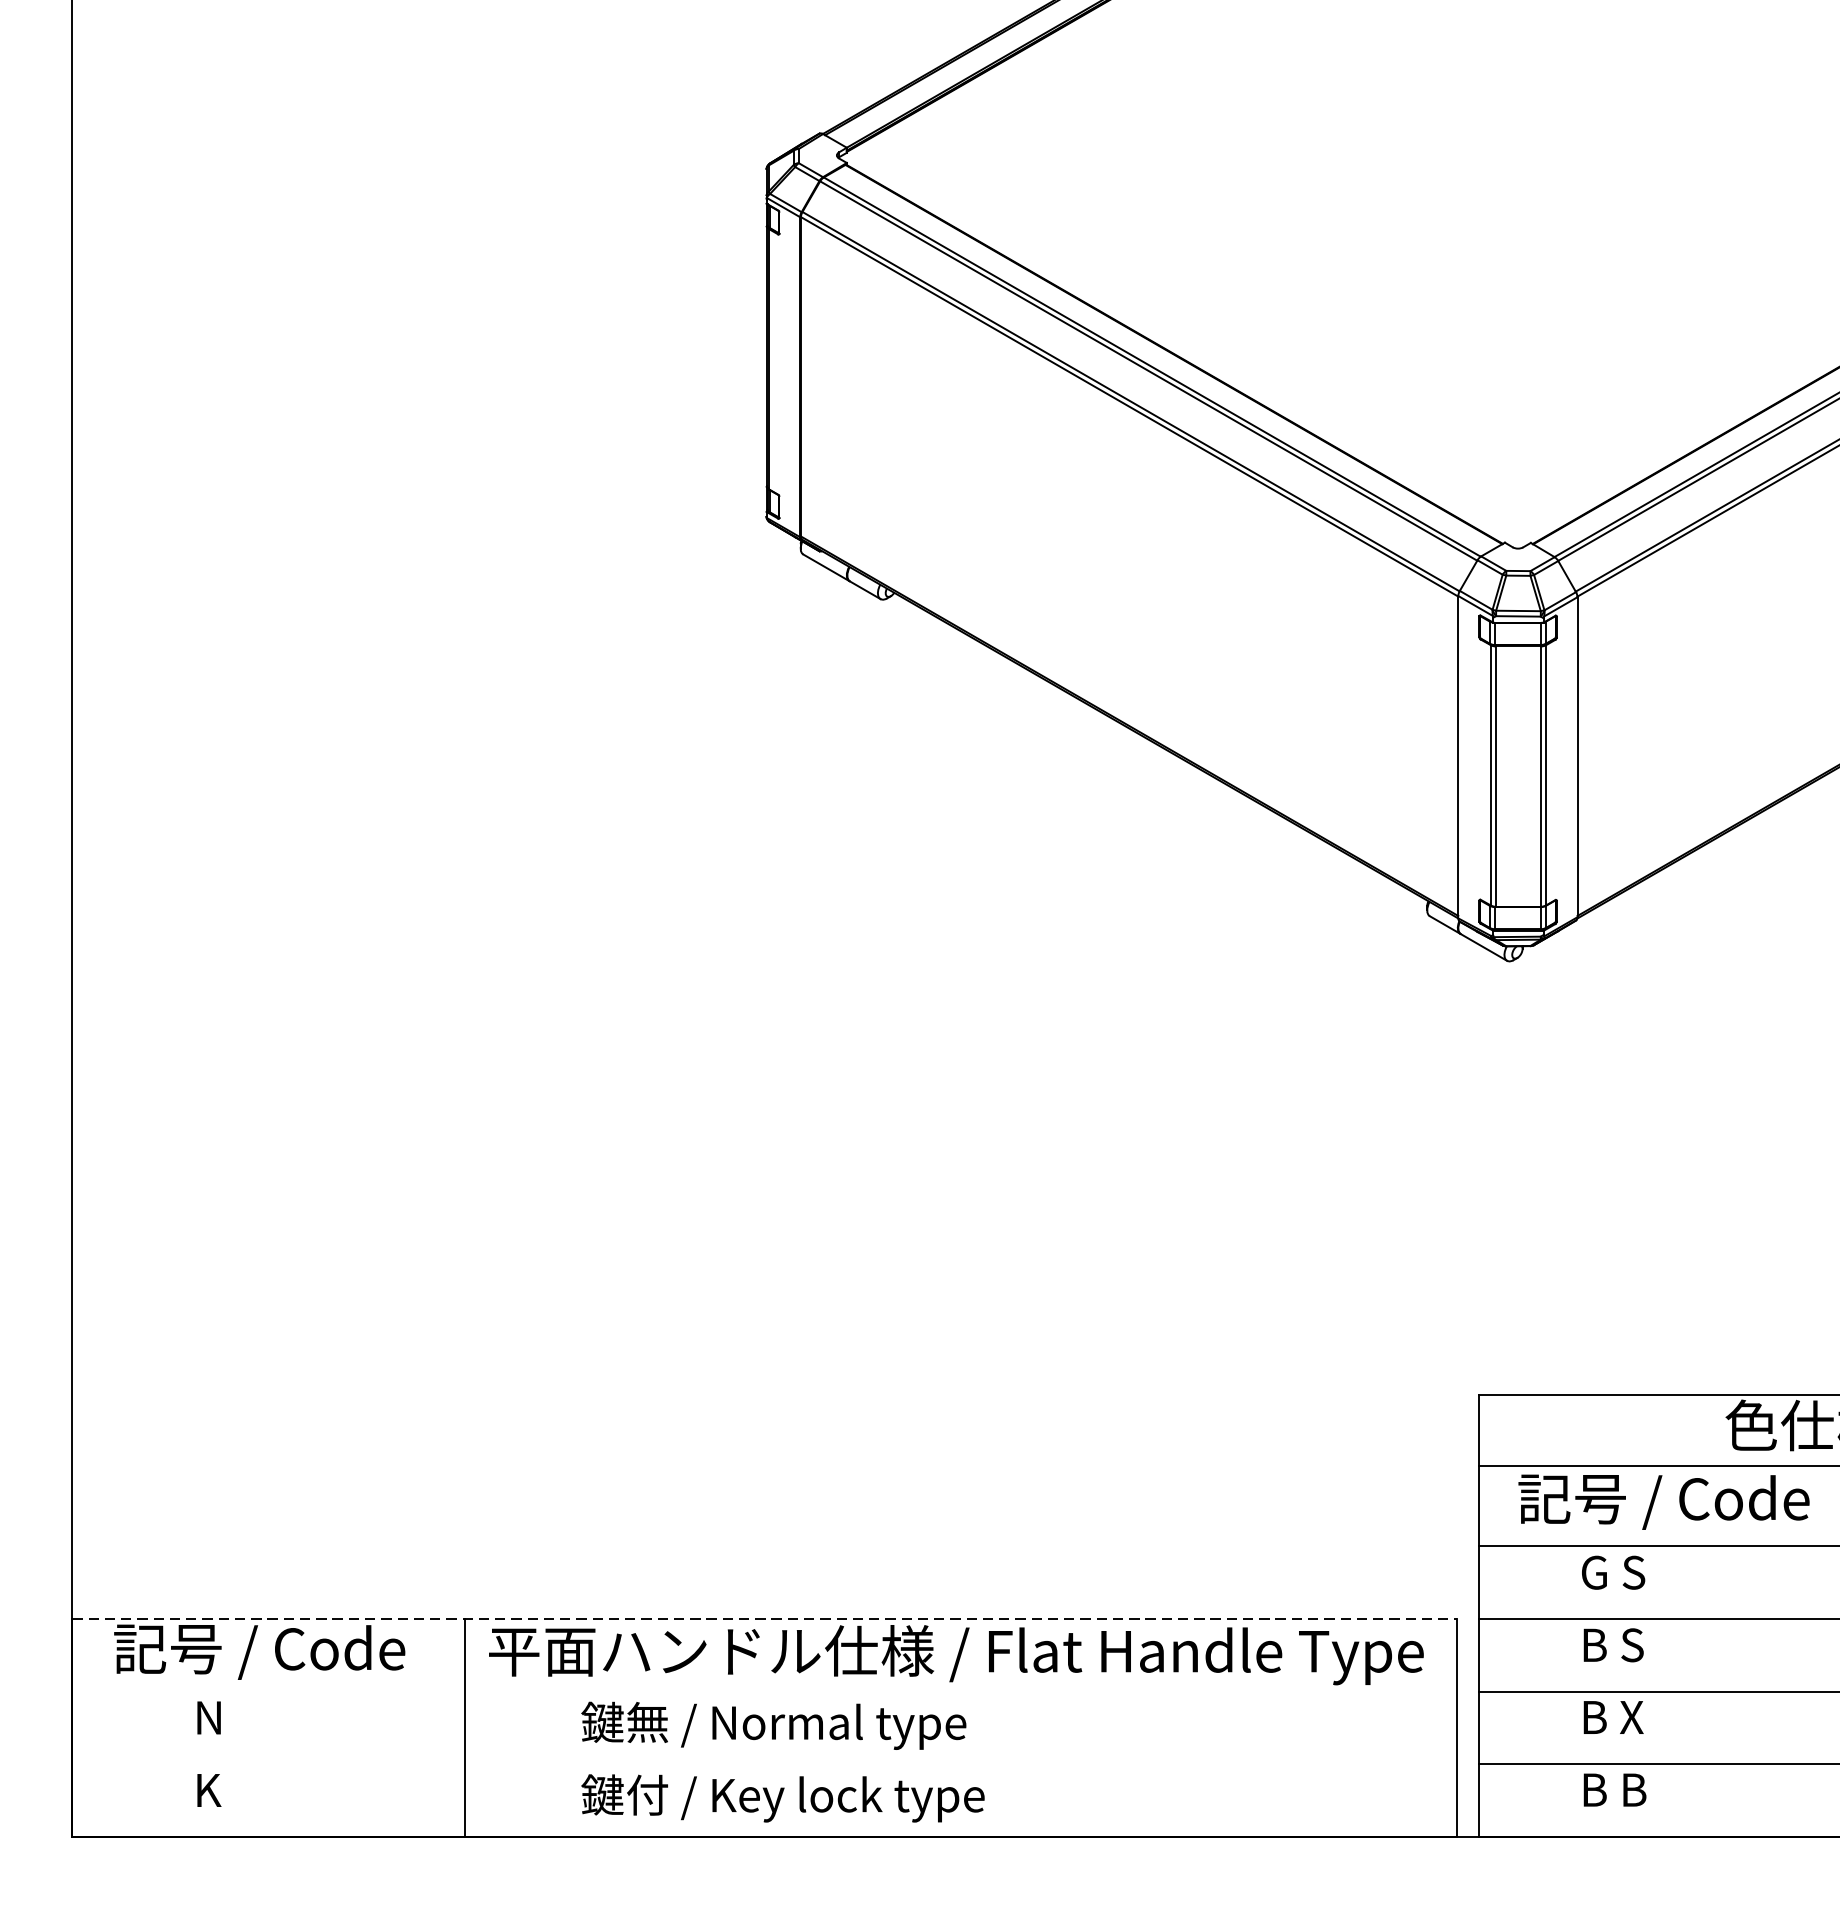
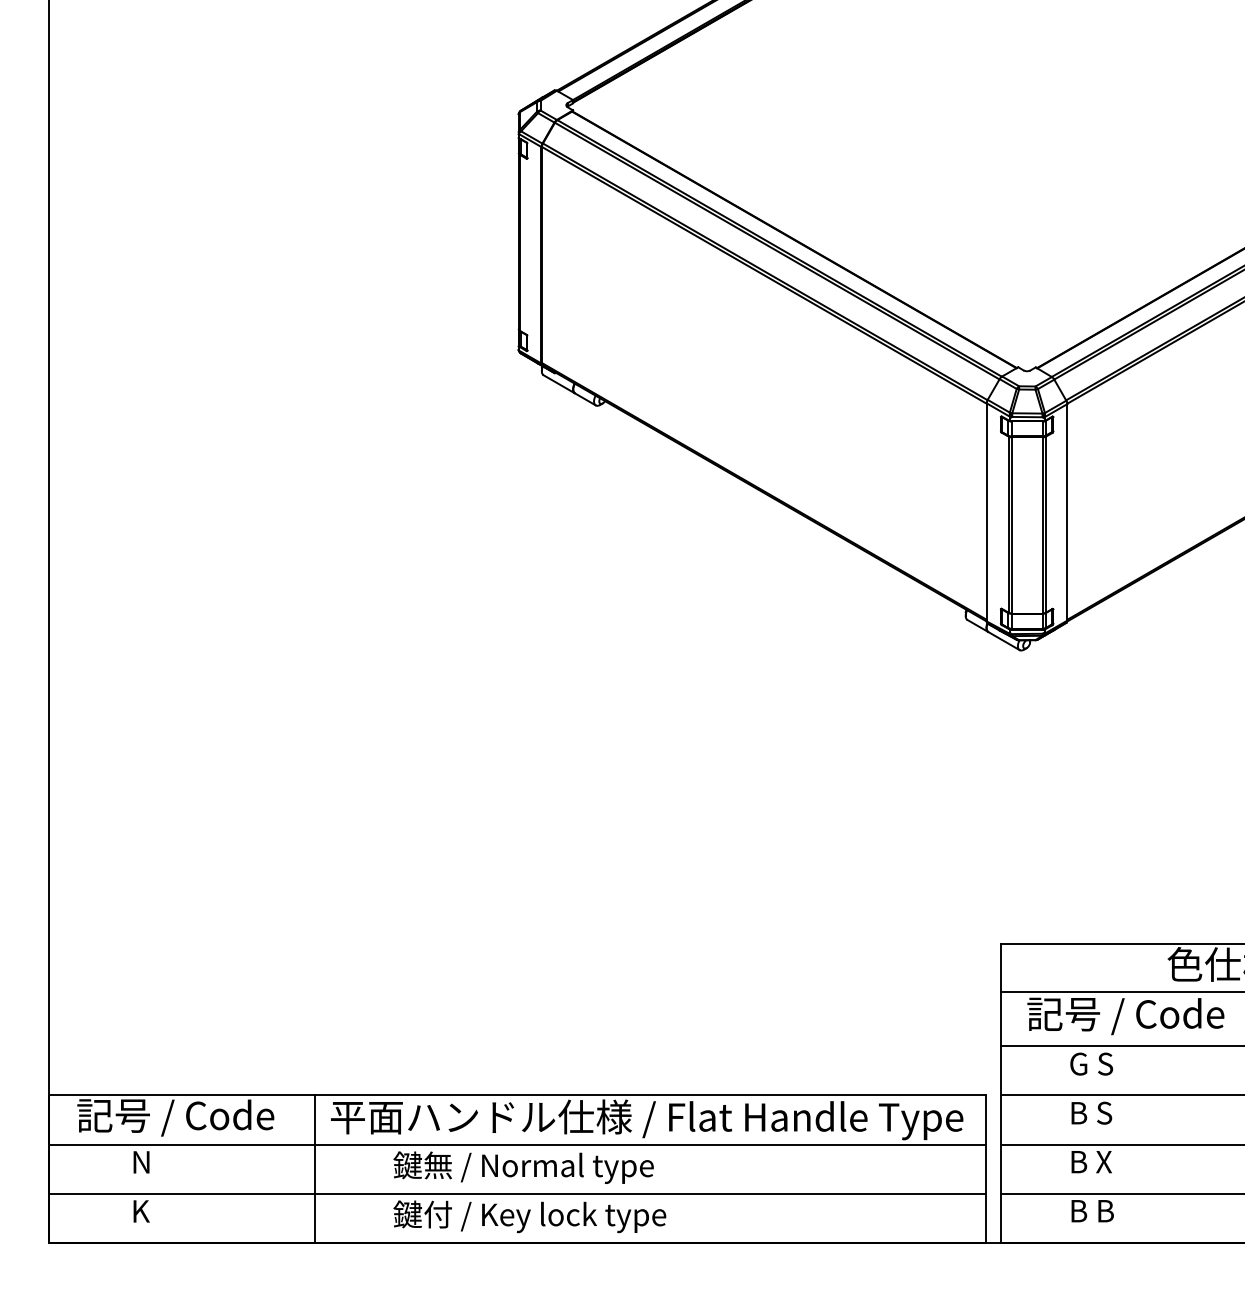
line: (764, 1619) -> (517, 1095), dashed -> solid
line: (764, 1691) -> (517, 1144), added
line: (764, 1763) -> (517, 1193), added

